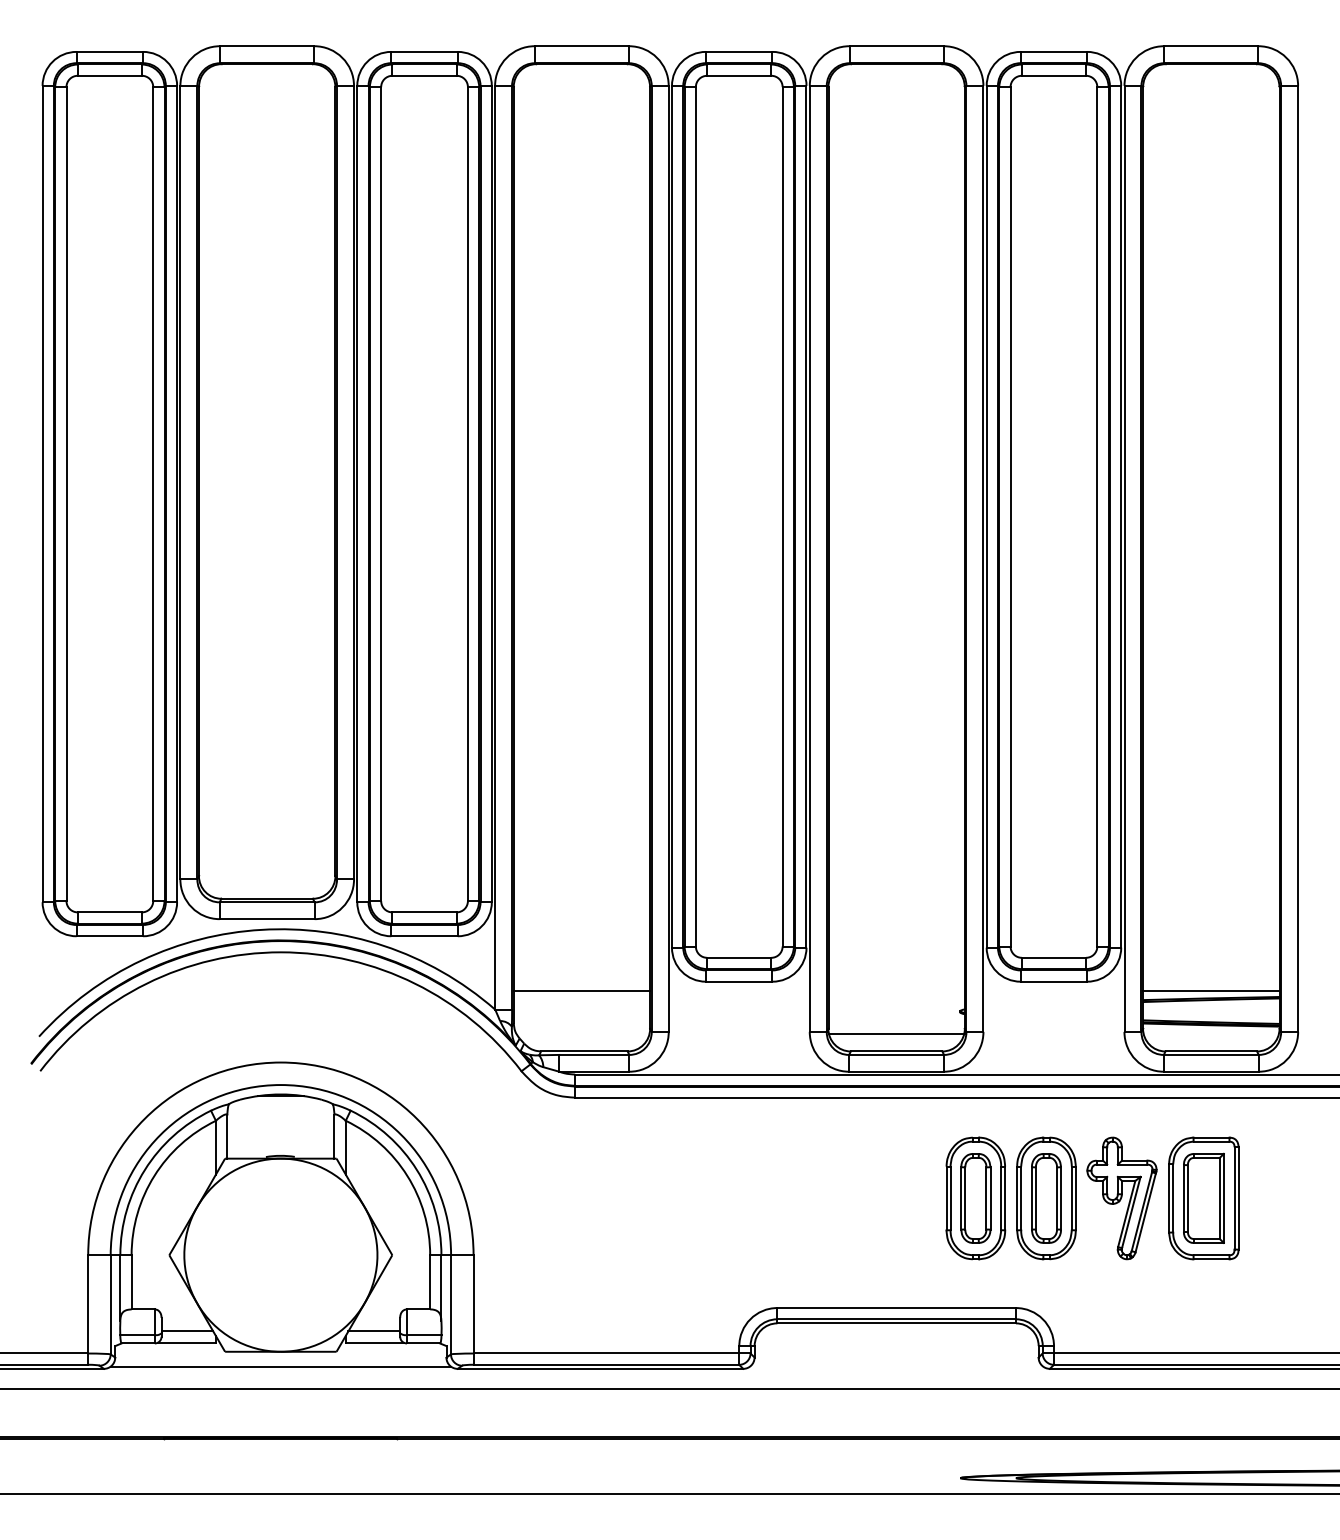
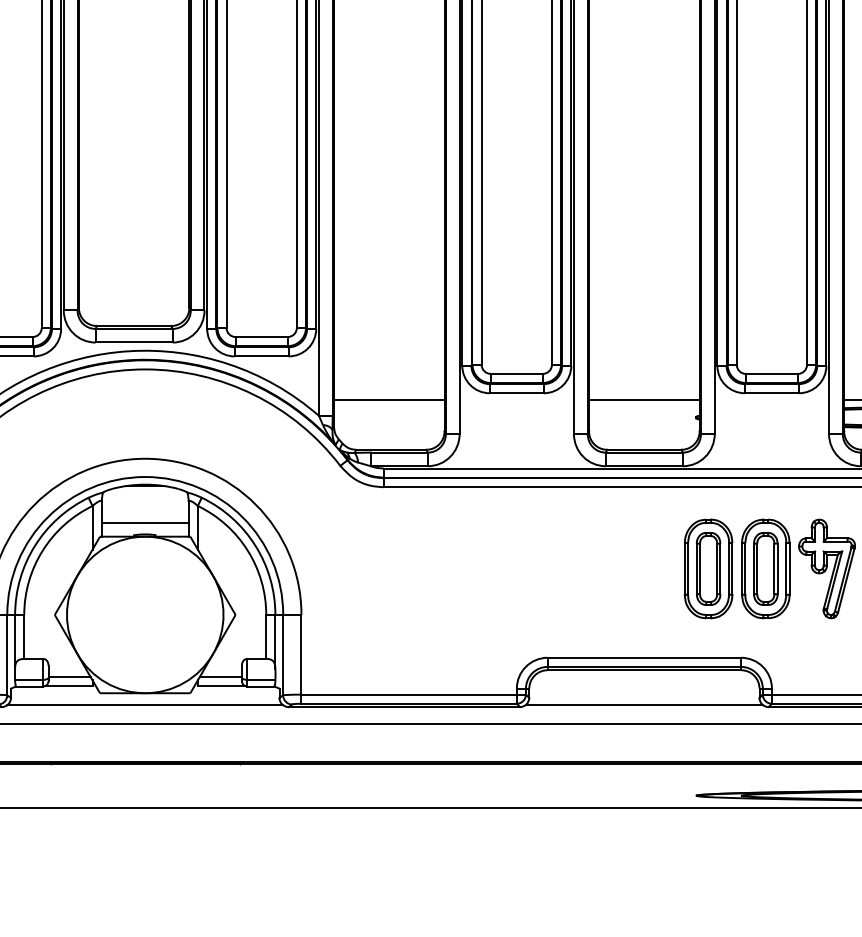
line: (896, 1033) -> (644, 400), moved
line: (280, 1141) -> (144, 522), added
line: (896, 1366) -> (644, 705), added

